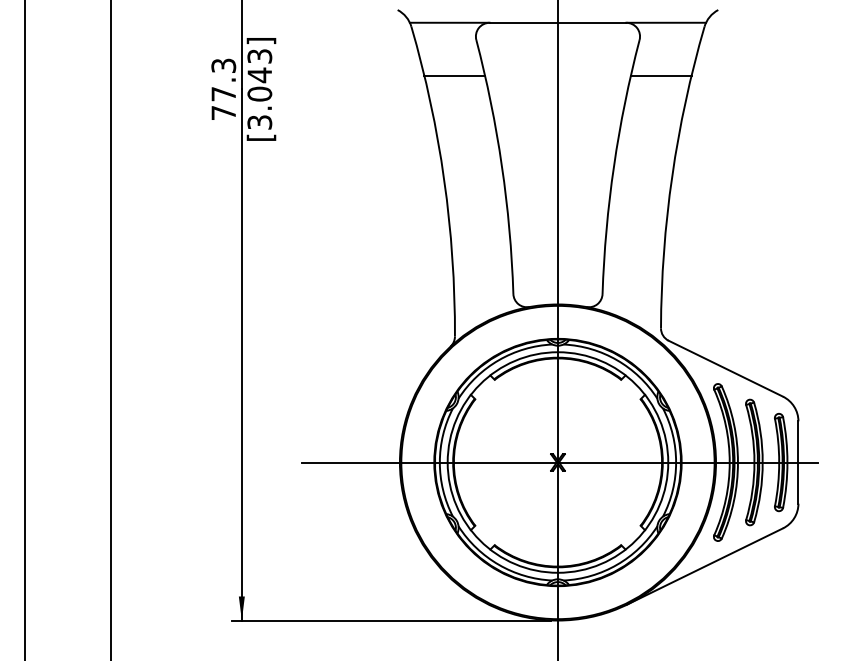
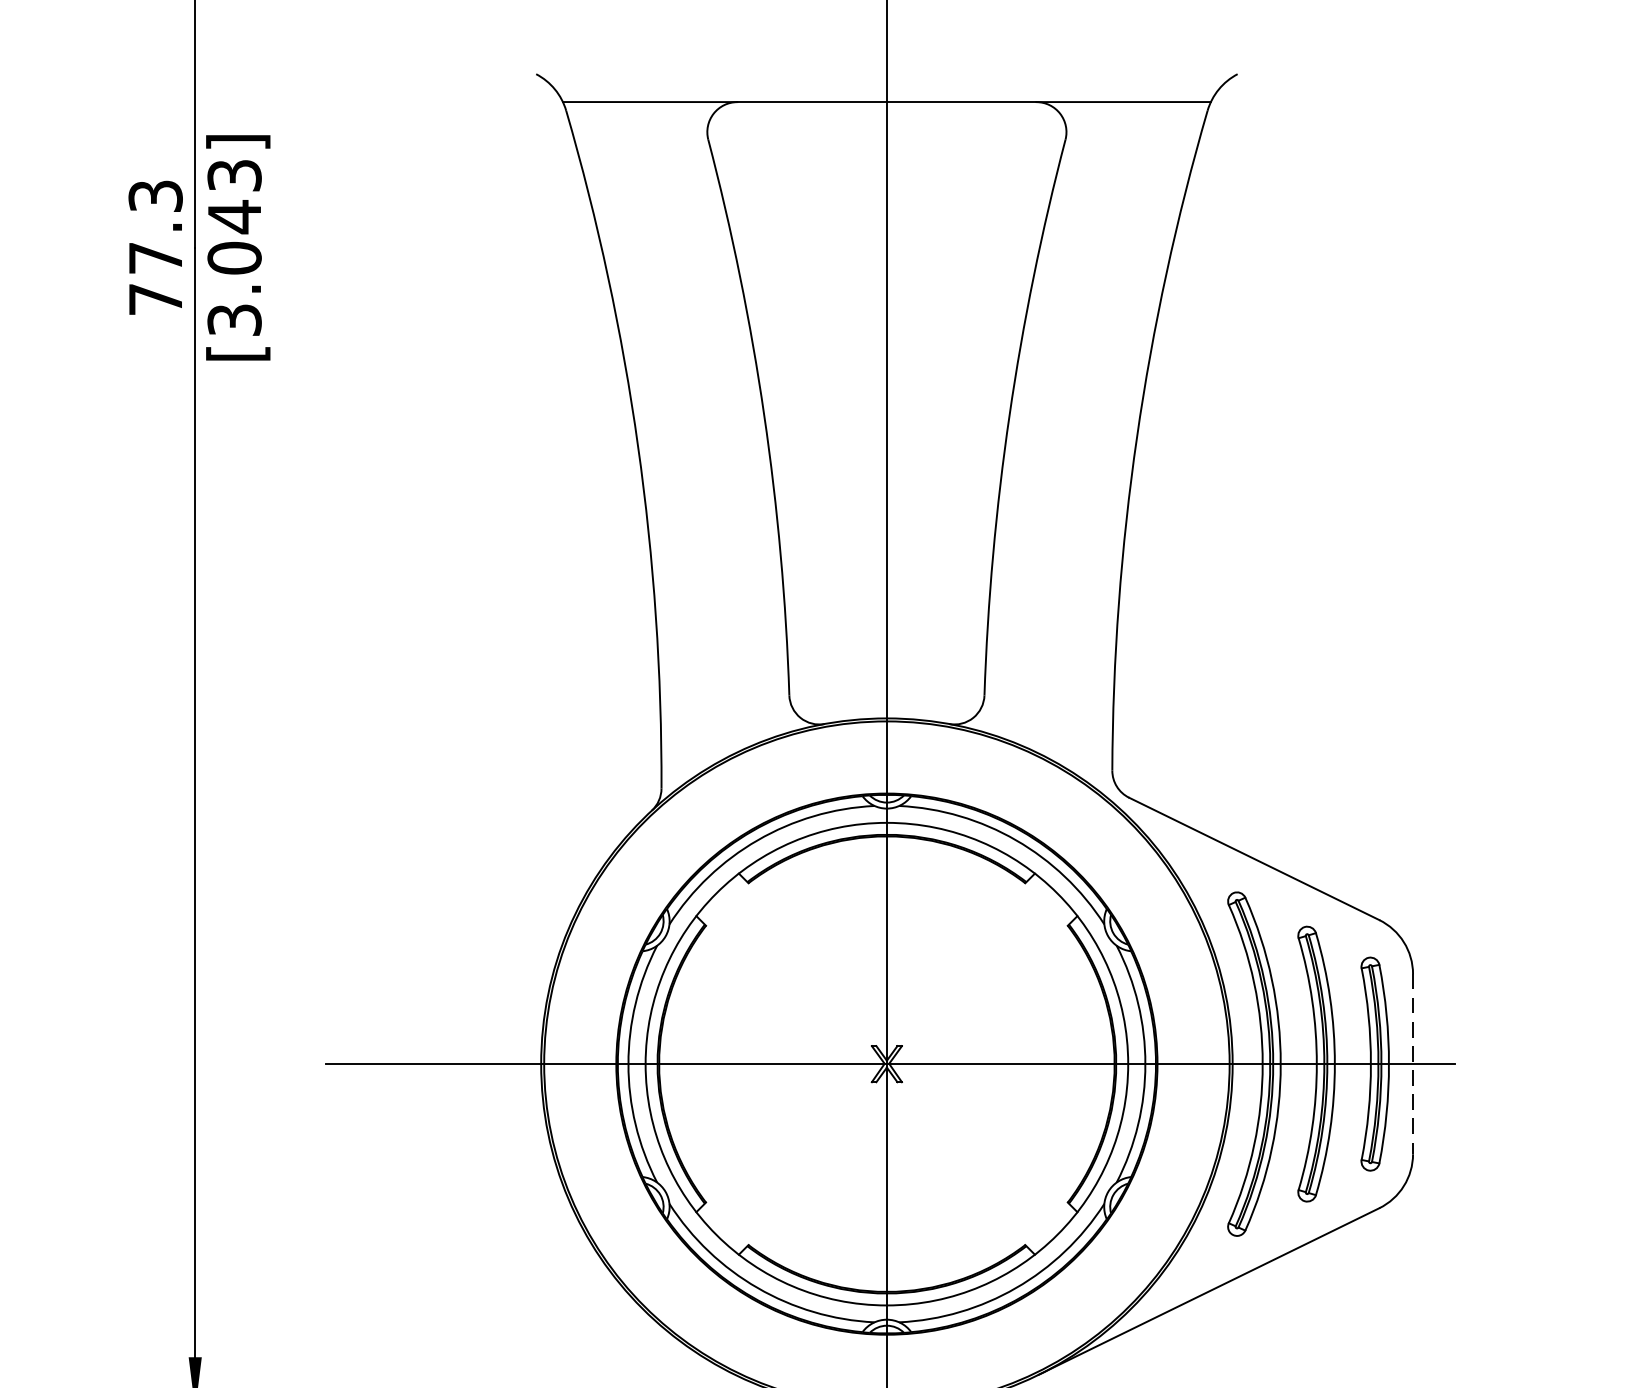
line: (454, 75) -> (660, 217), removed
line: (660, 75) -> (1111, 217), removed
line: (798, 463) -> (1413, 1066), solid -> dashed

